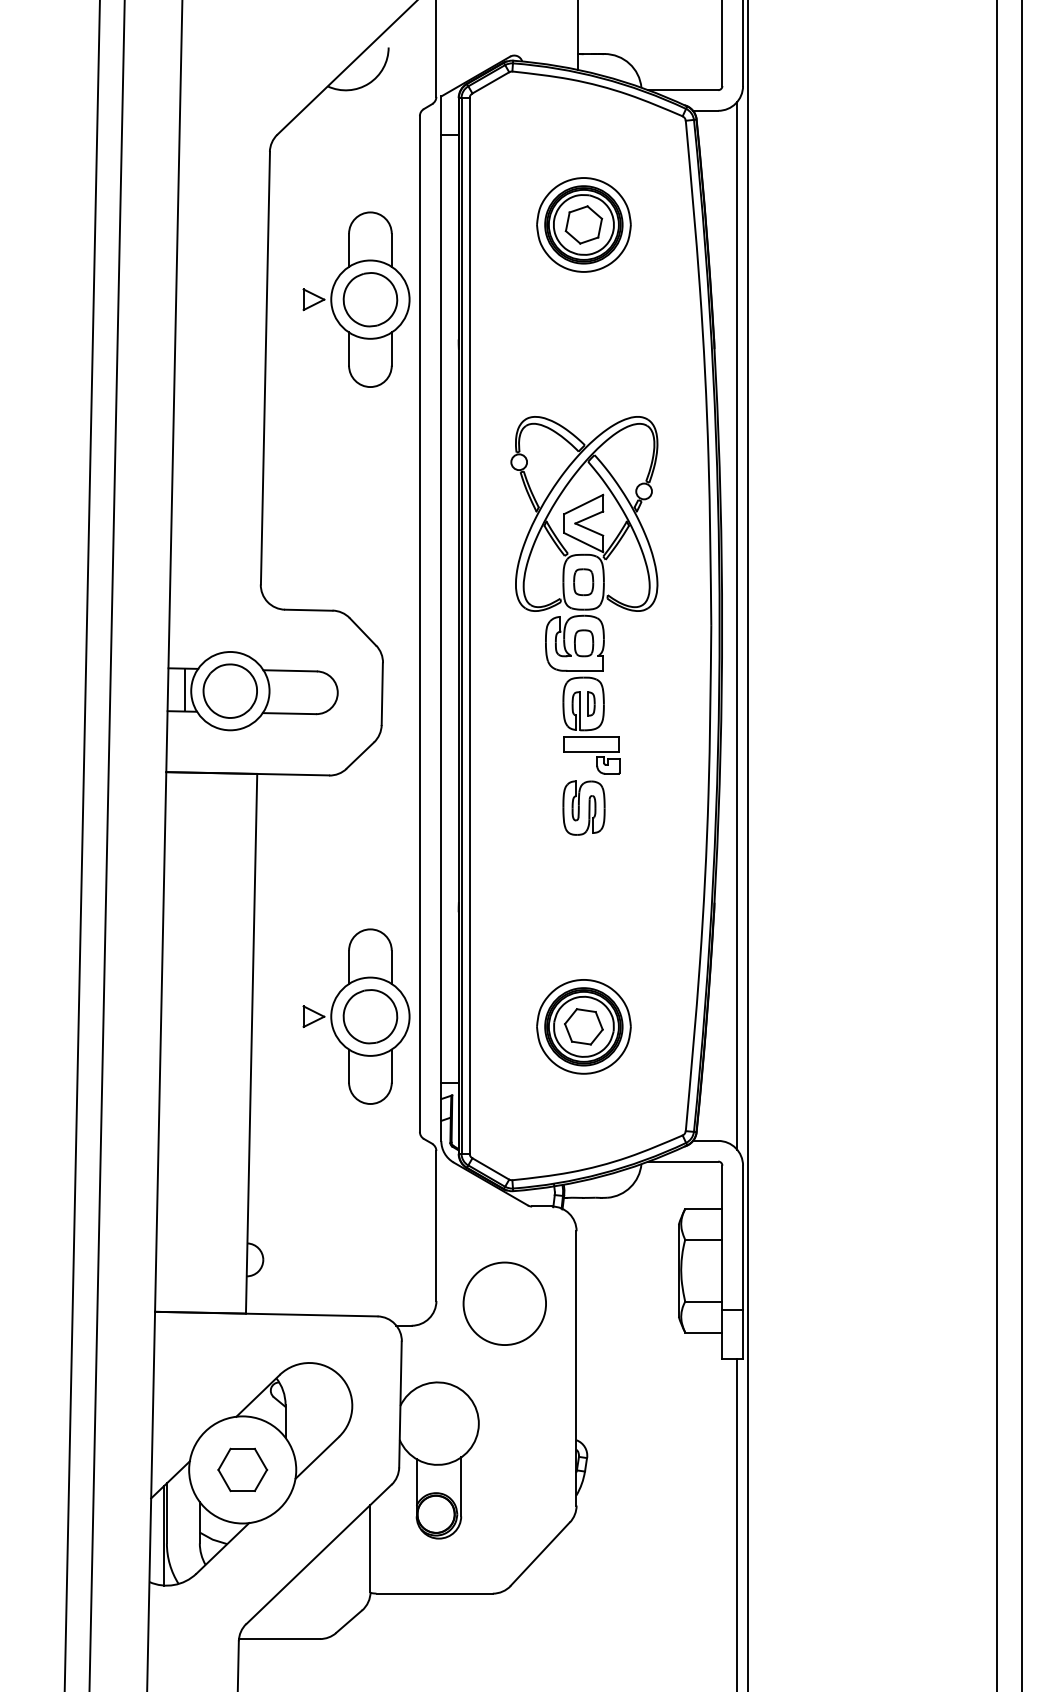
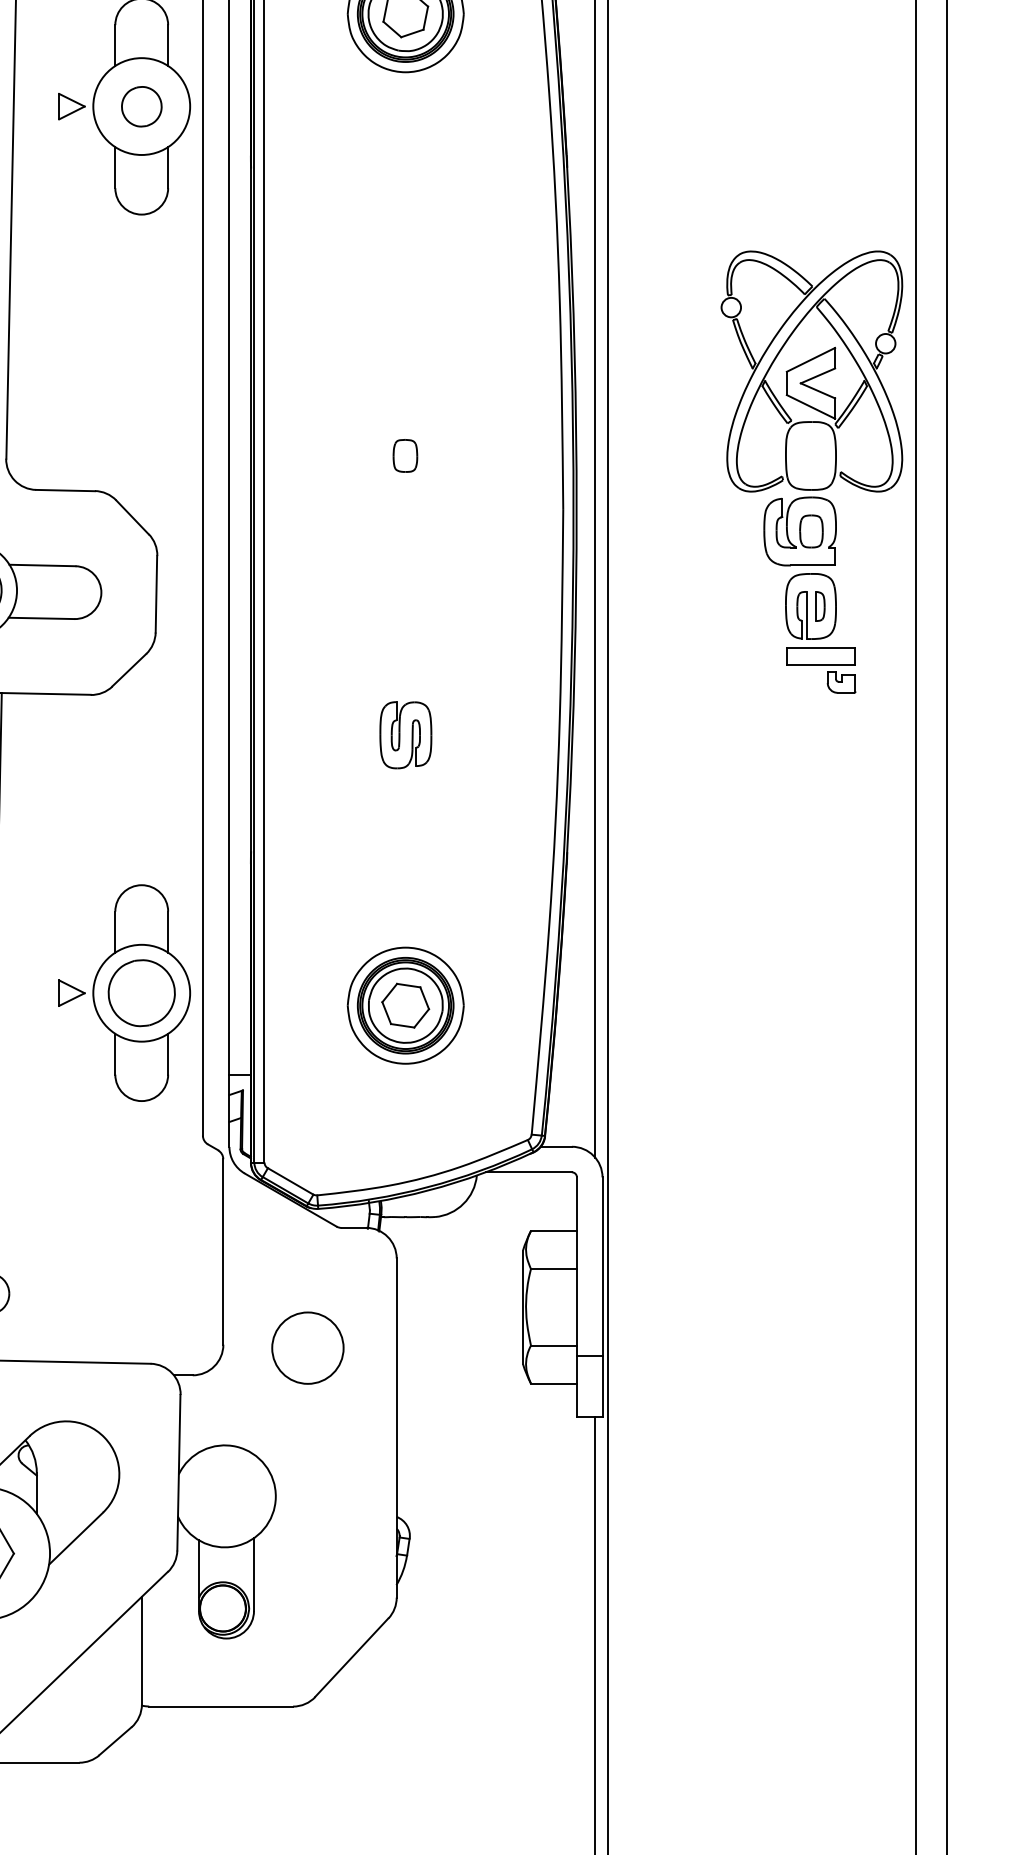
part: (370, 299) -> (141, 106), size x0.6
part: (584, 595) -> (812, 472), moved
circle: (504, 1303) -> (307, 1347), size x0.7

